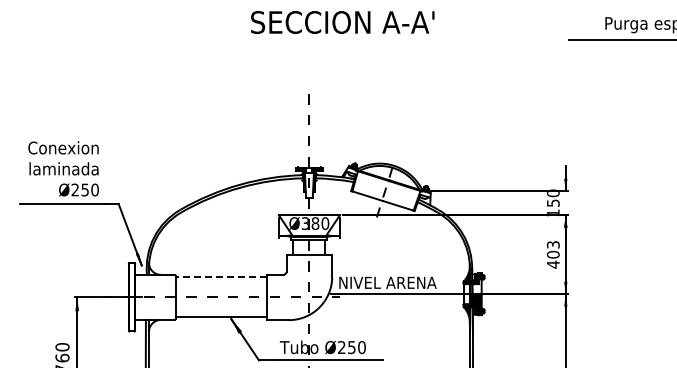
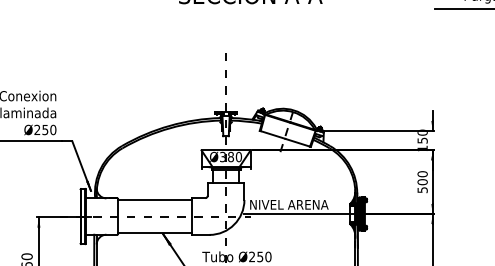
text: (553, 254) -> (422, 181), 403 -> 500
line: (221, 277) -> (155, 200), dashed -> solid
hatch: (475, 286) -> (359, 207), added

